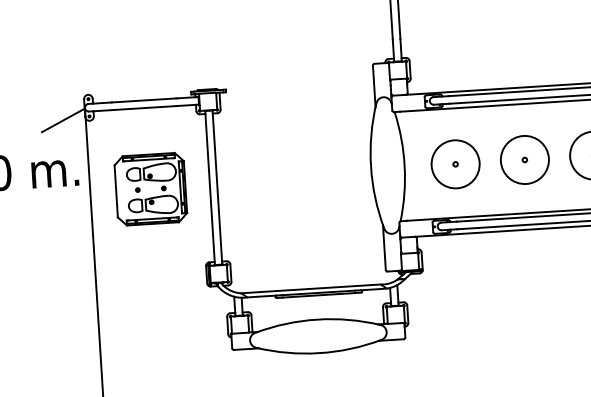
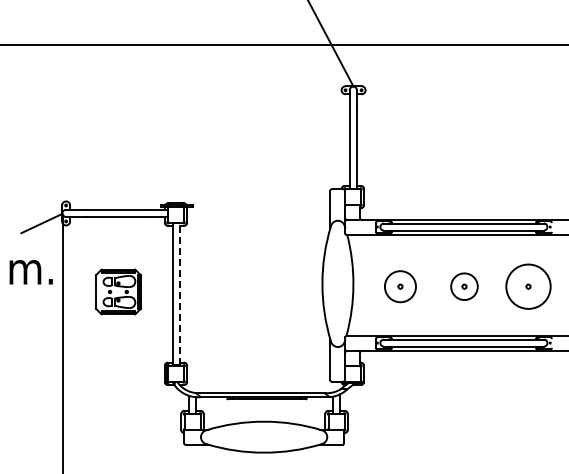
circle: (524, 159) -> (464, 286), size x0.6
circle: (455, 164) -> (400, 286), size x0.7
line: (217, 186) -> (179, 293), solid -> dashed
part: (150, 188) -> (118, 291), size x0.7

